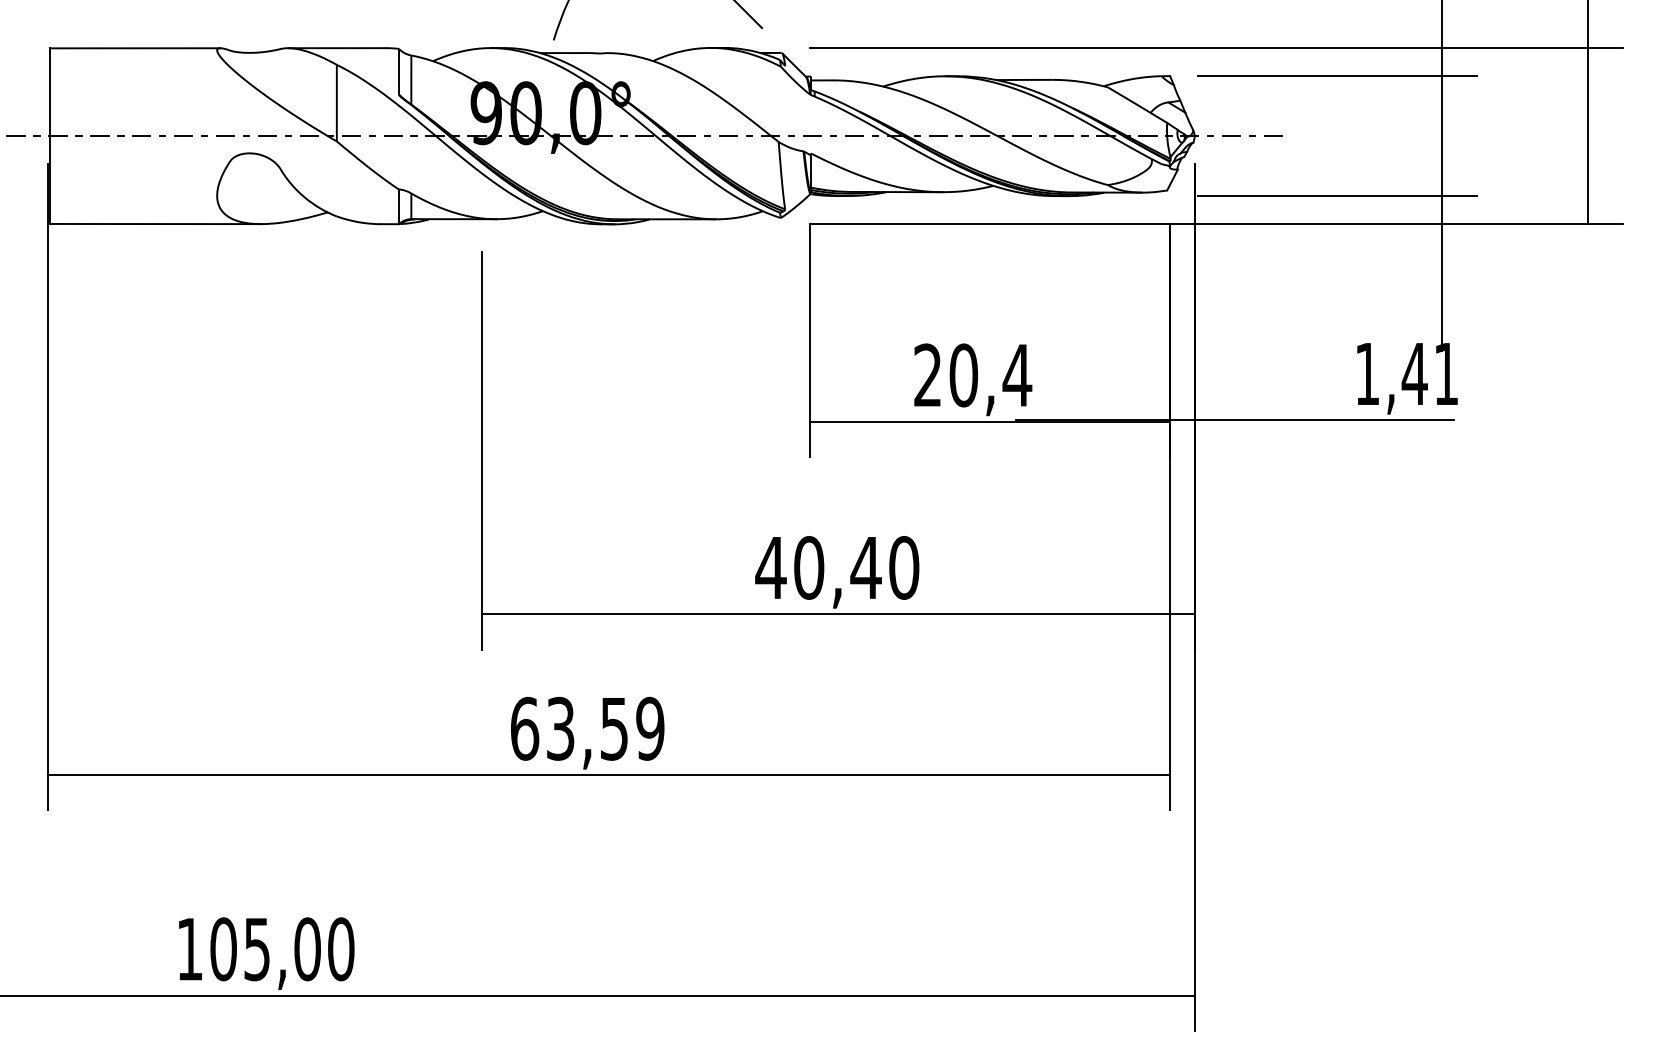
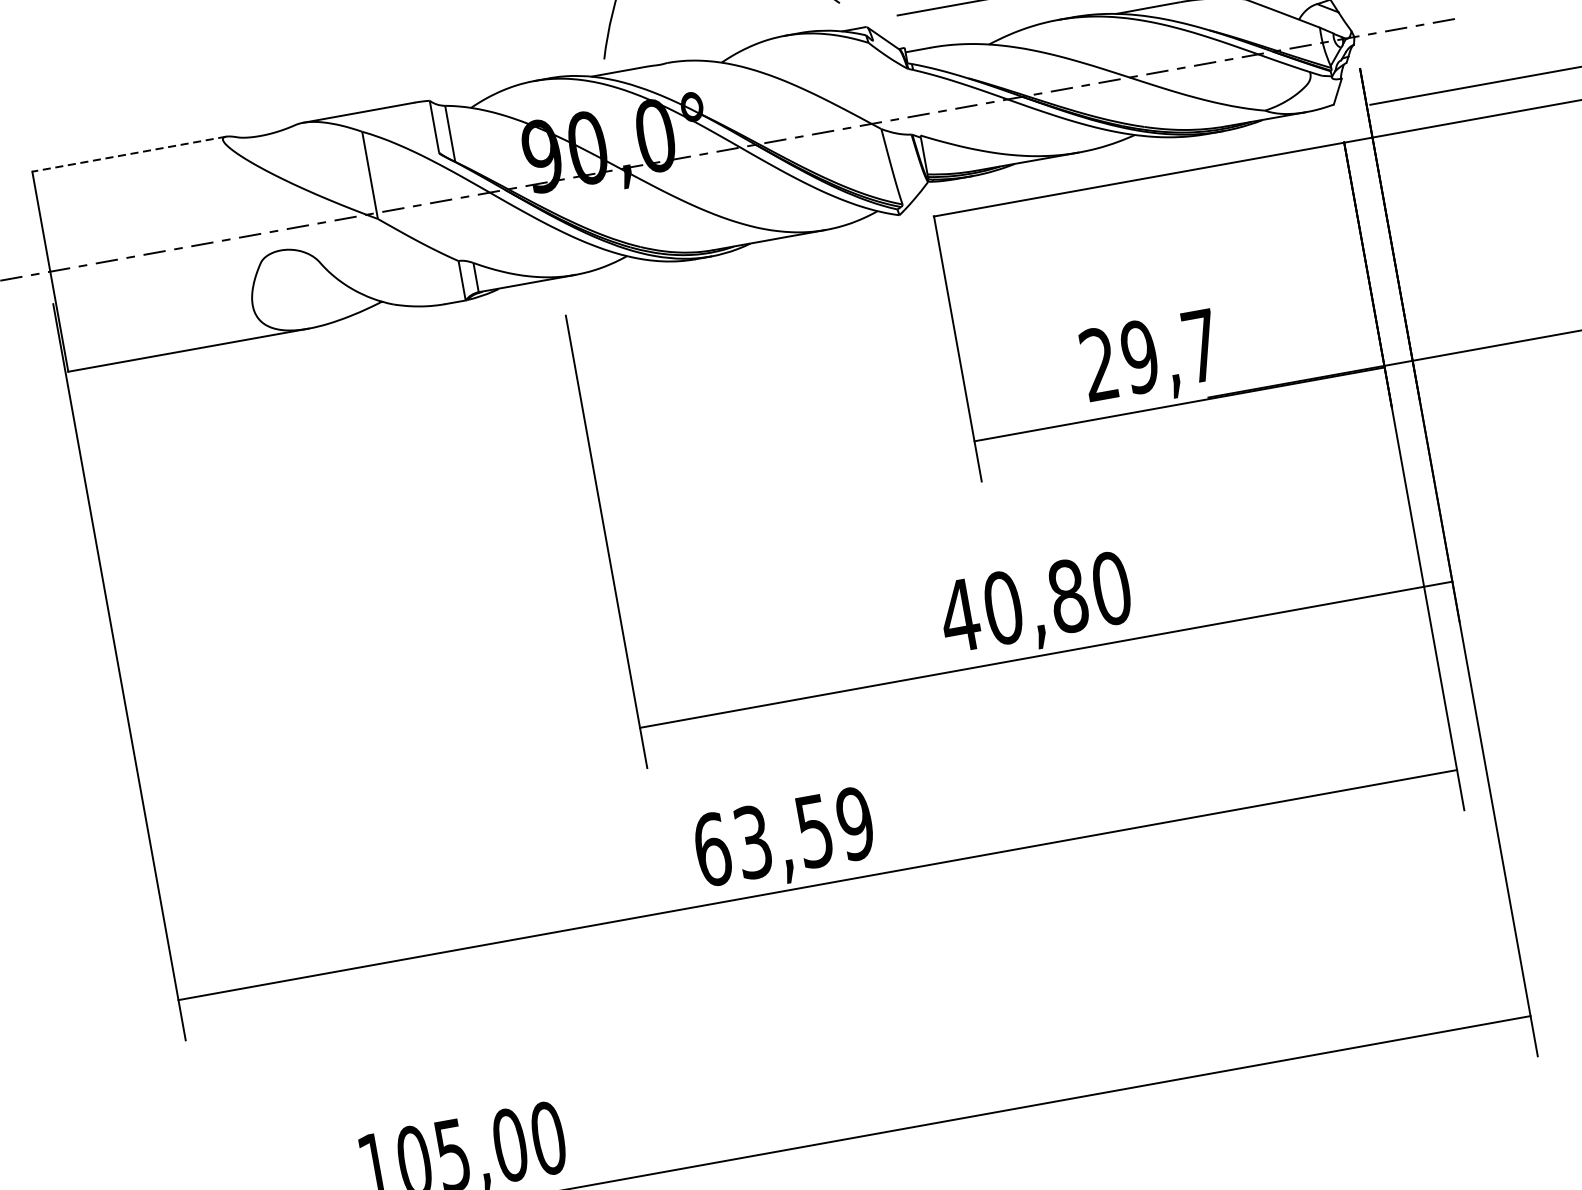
line: (134, 48) -> (128, 154), solid -> dashed
text: (990, 375) -> (1170, 351), 20,4 -> 29,7
text: (865, 567) -> (1067, 595), 40,40 -> 40,80

